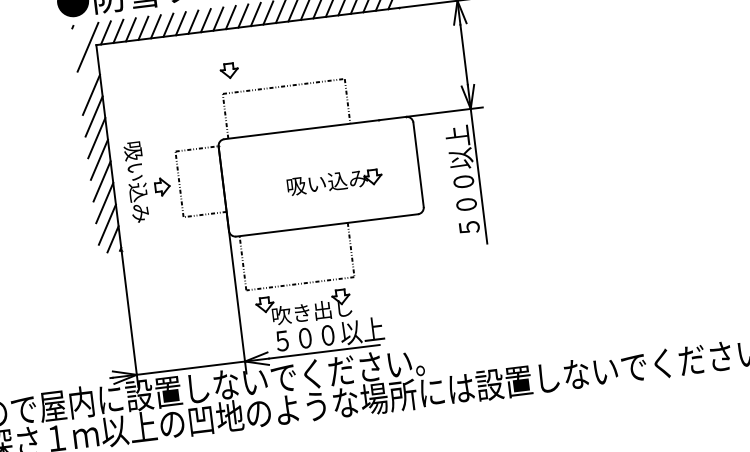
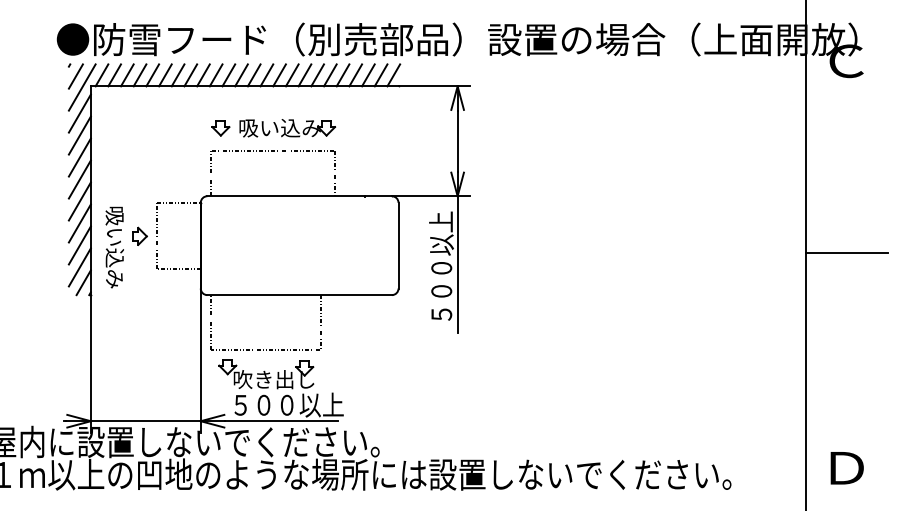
line: (79, 37) -> (75, 76), added
line: (88, 73) -> (79, 113), added
part: (334, 181) -> (287, 128), moved
text: (136, 182) -> (114, 247), moved

